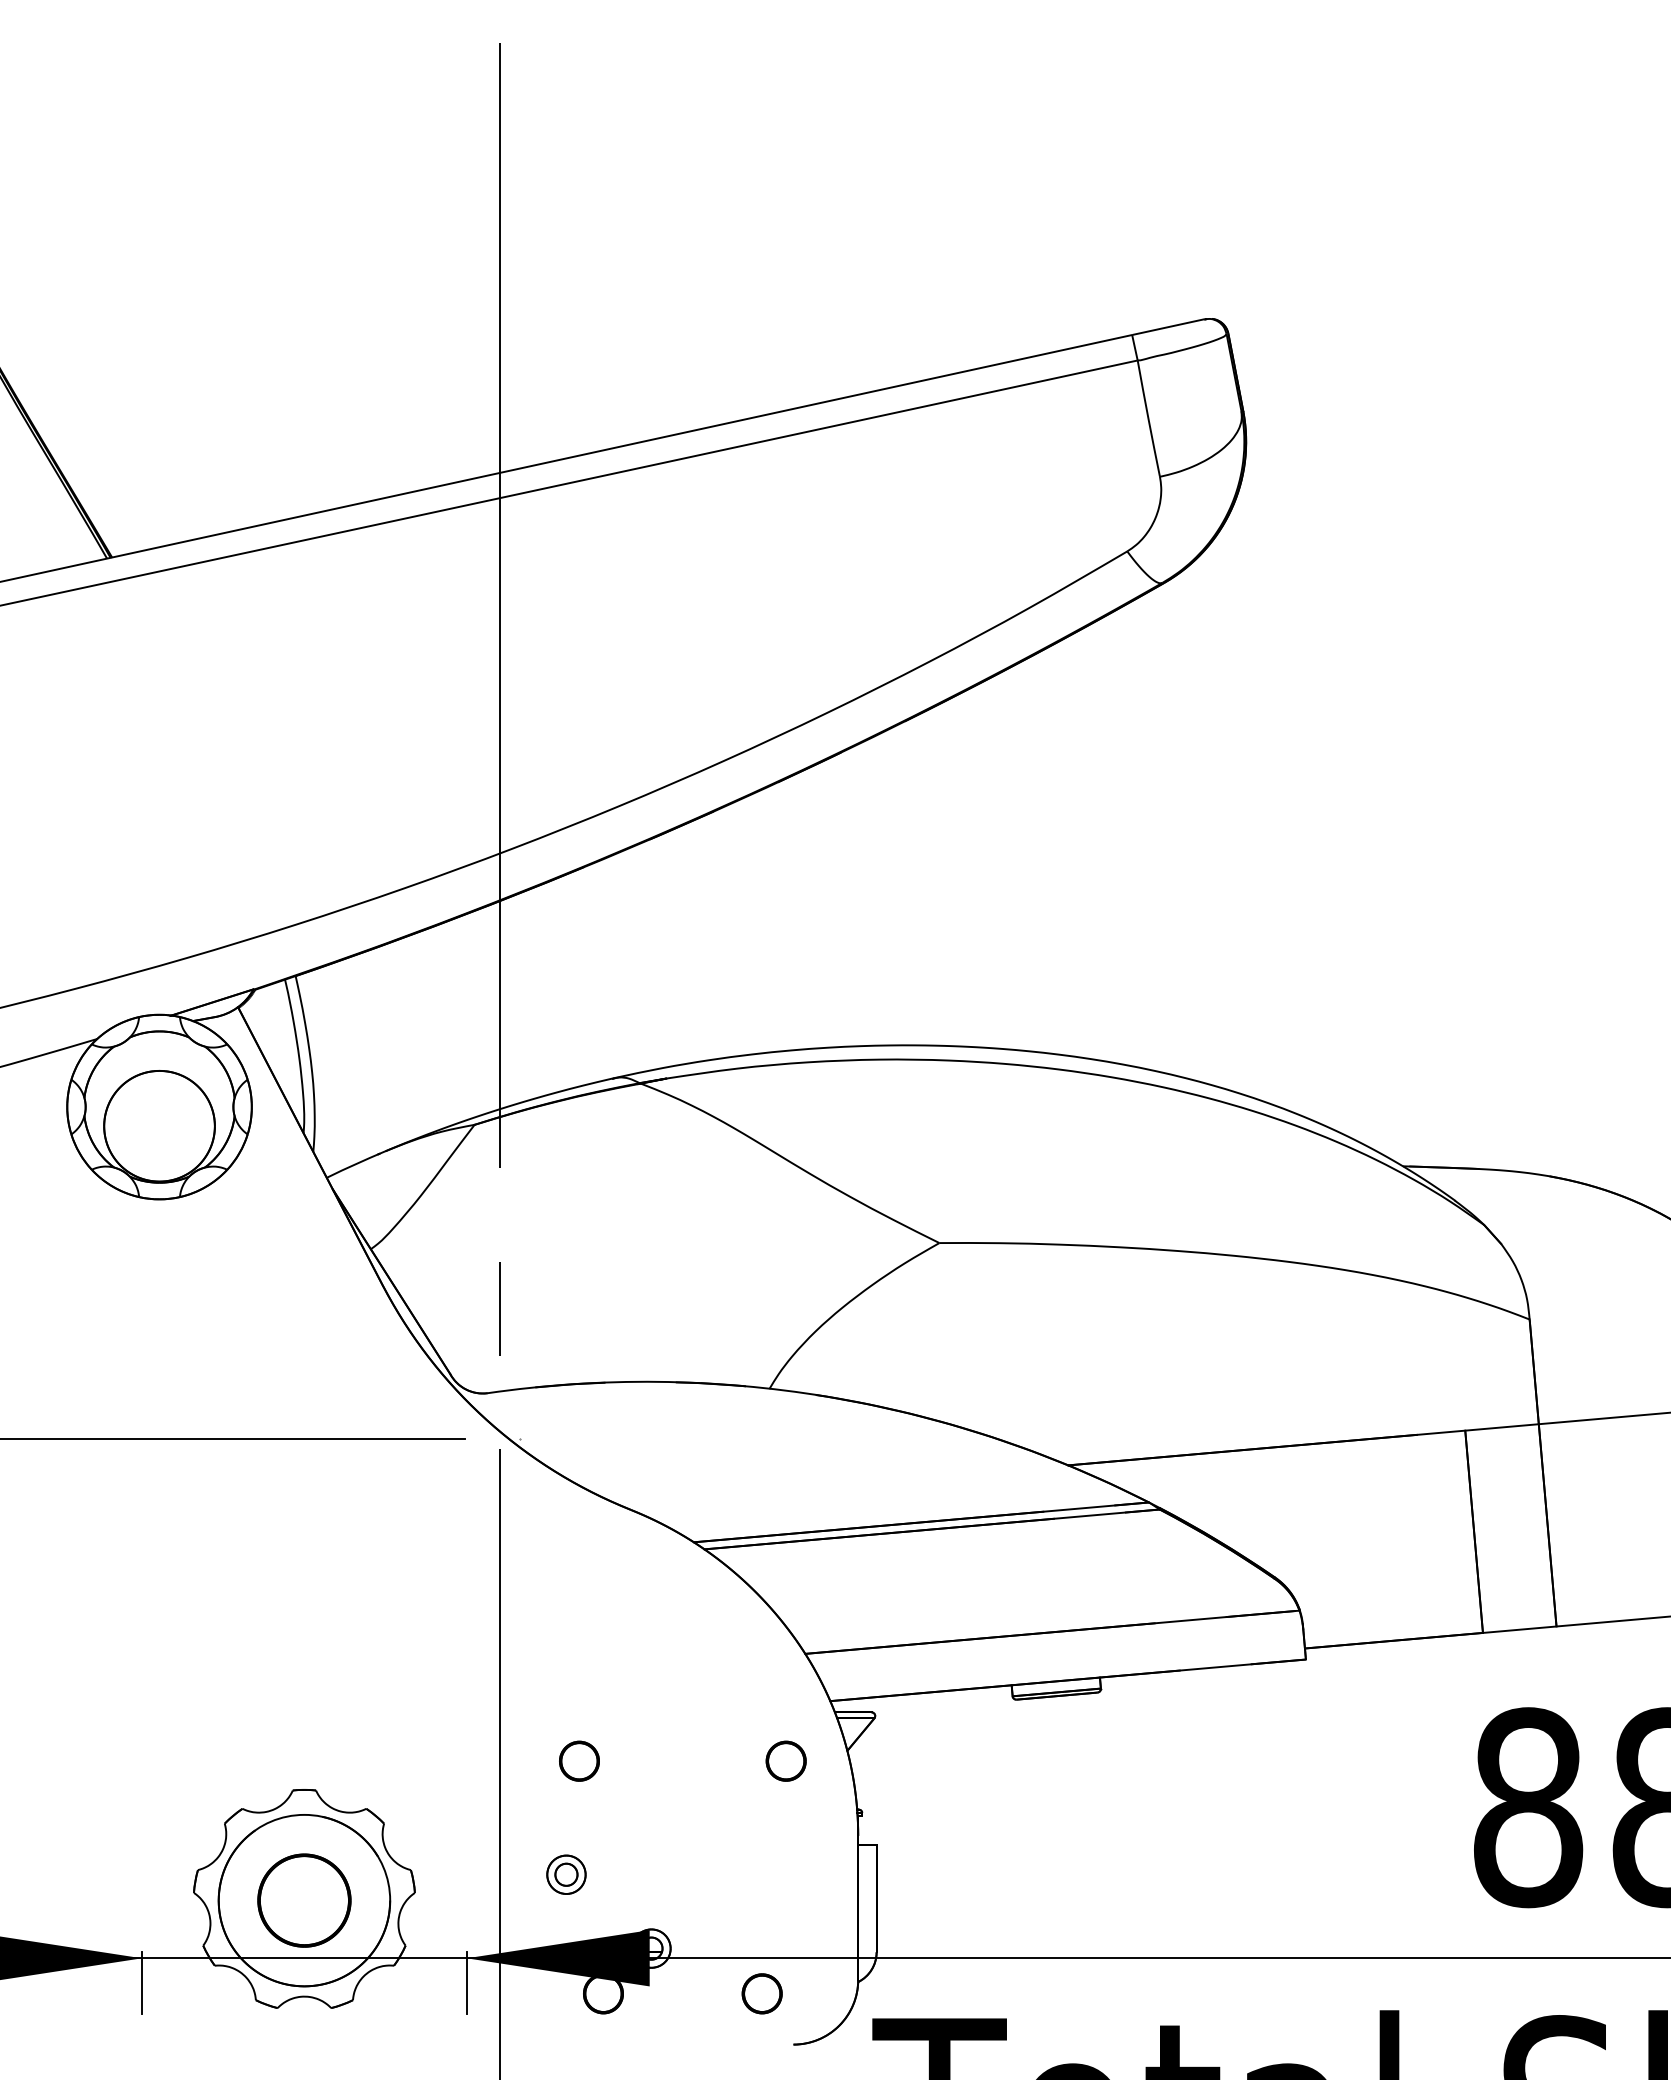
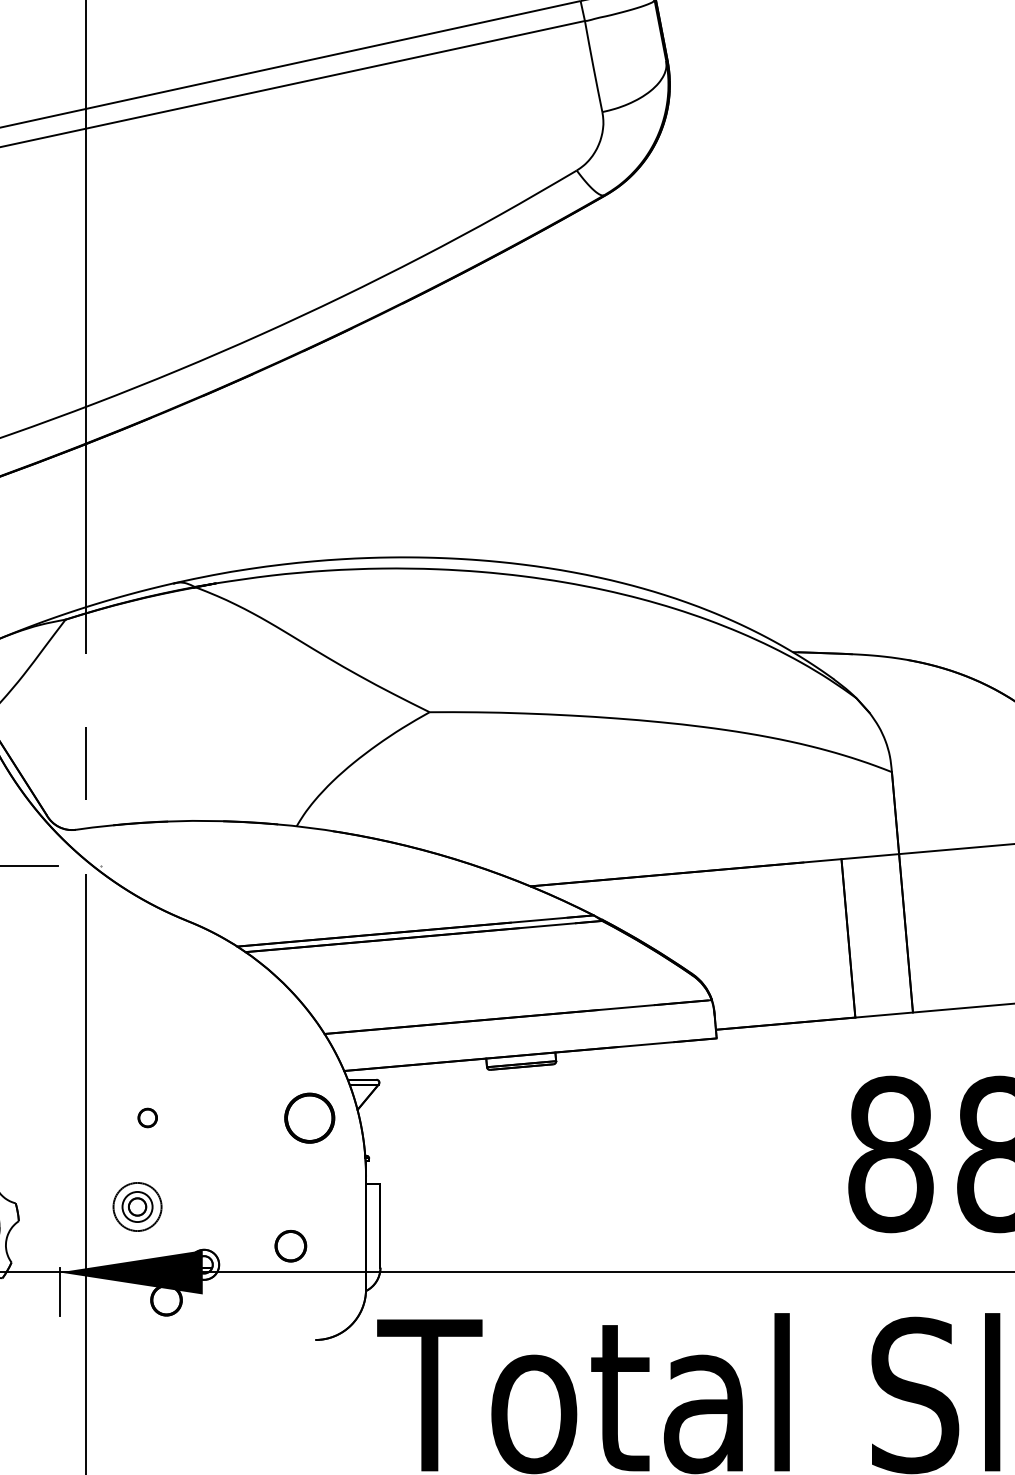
part: (579, 1760) -> (147, 1117), size x0.6
part: (785, 1760) -> (309, 1117), size x1.6
circle: (566, 1874) -> (137, 1206), size x1.6
circle: (761, 1993) -> (290, 1245), moved

